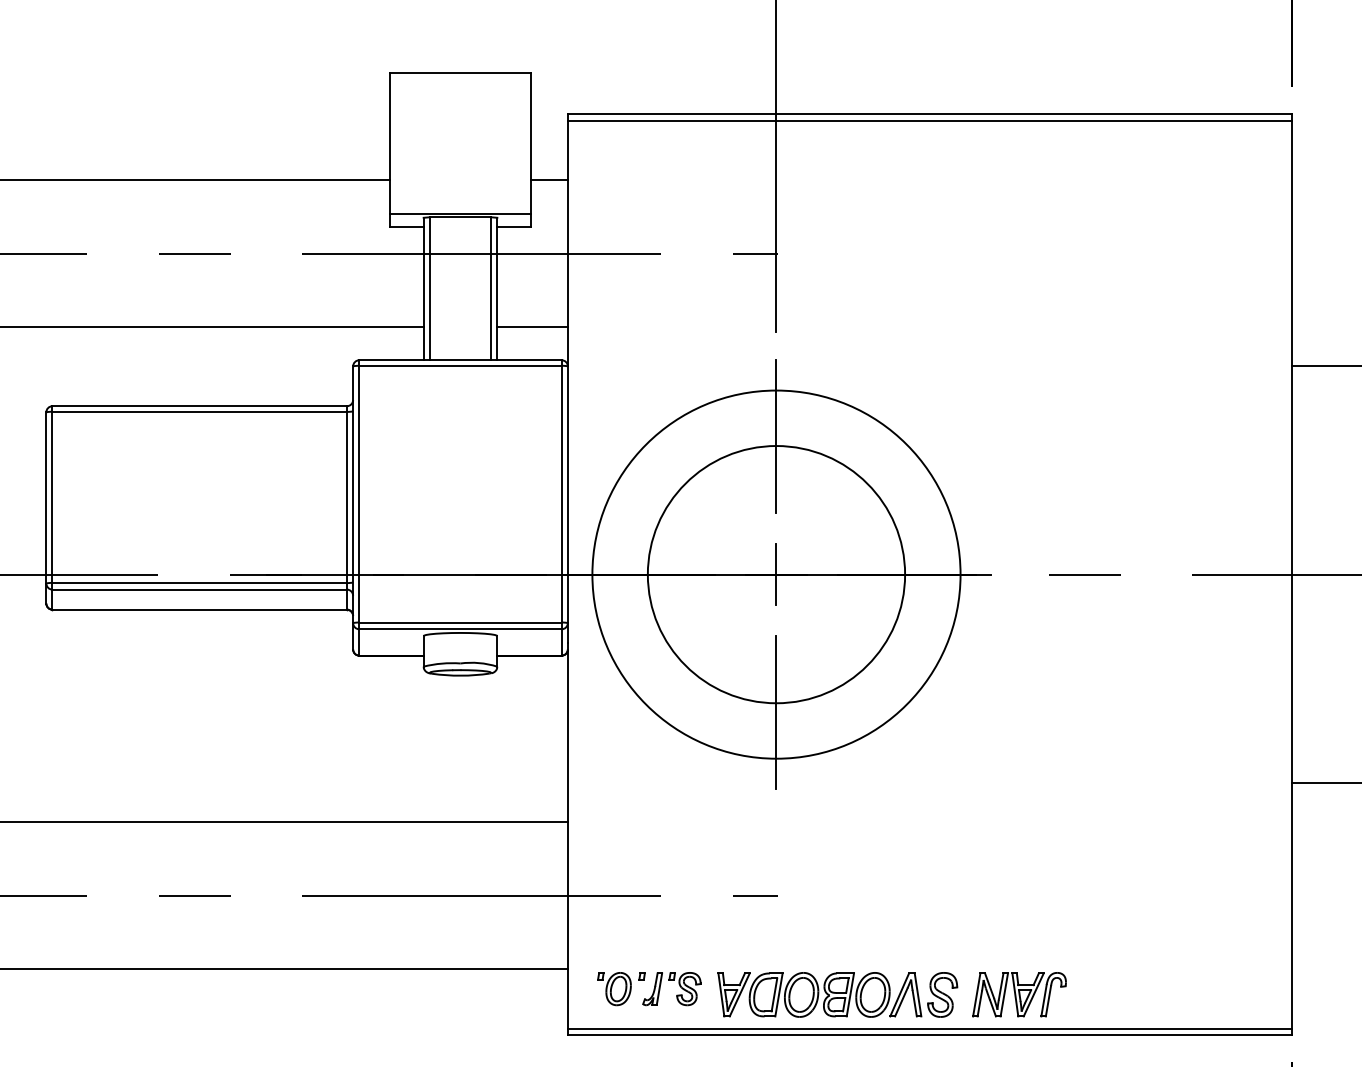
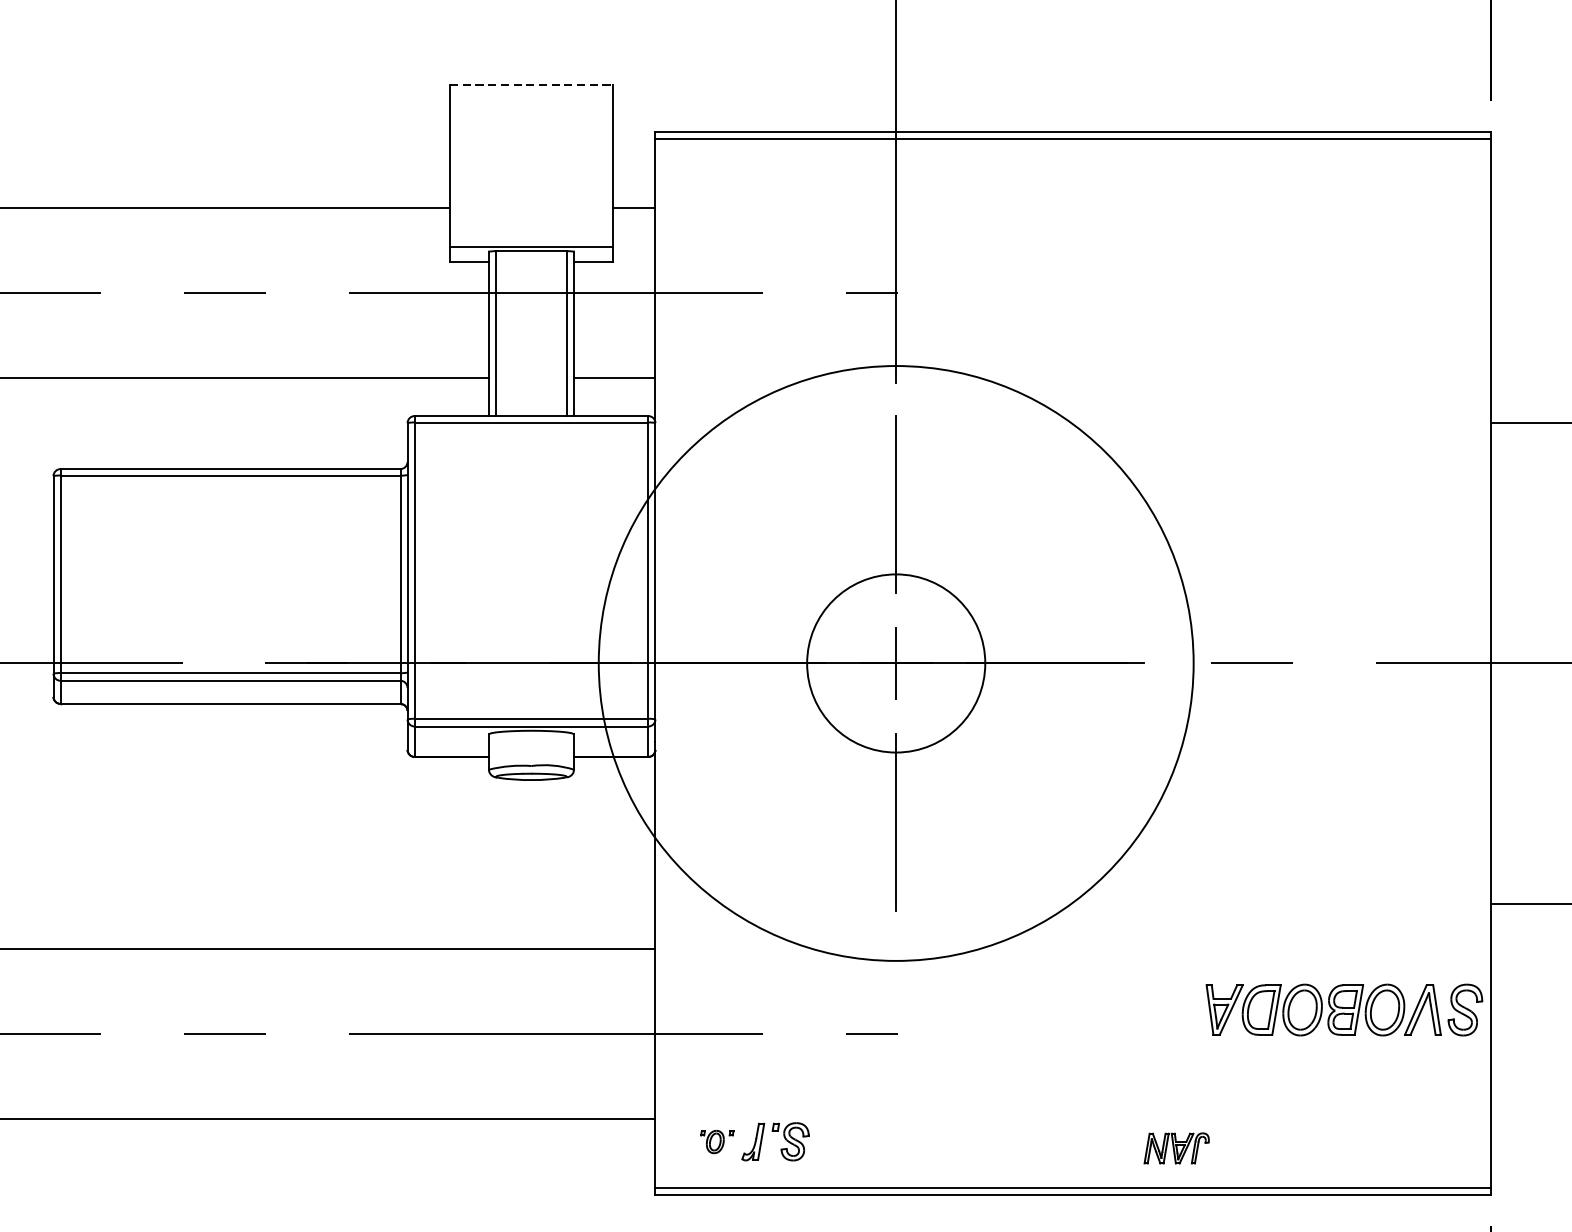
line: (460, 73) -> (531, 85), solid -> dashed
circle: (776, 574) -> (896, 663), size x0.6
circle: (776, 574) -> (896, 663), size x1.4
part: (621, 989) -> (717, 1142), size x0.6
part: (837, 994) -> (1344, 1009), moved
part: (1019, 994) -> (1176, 1148), size x0.6

